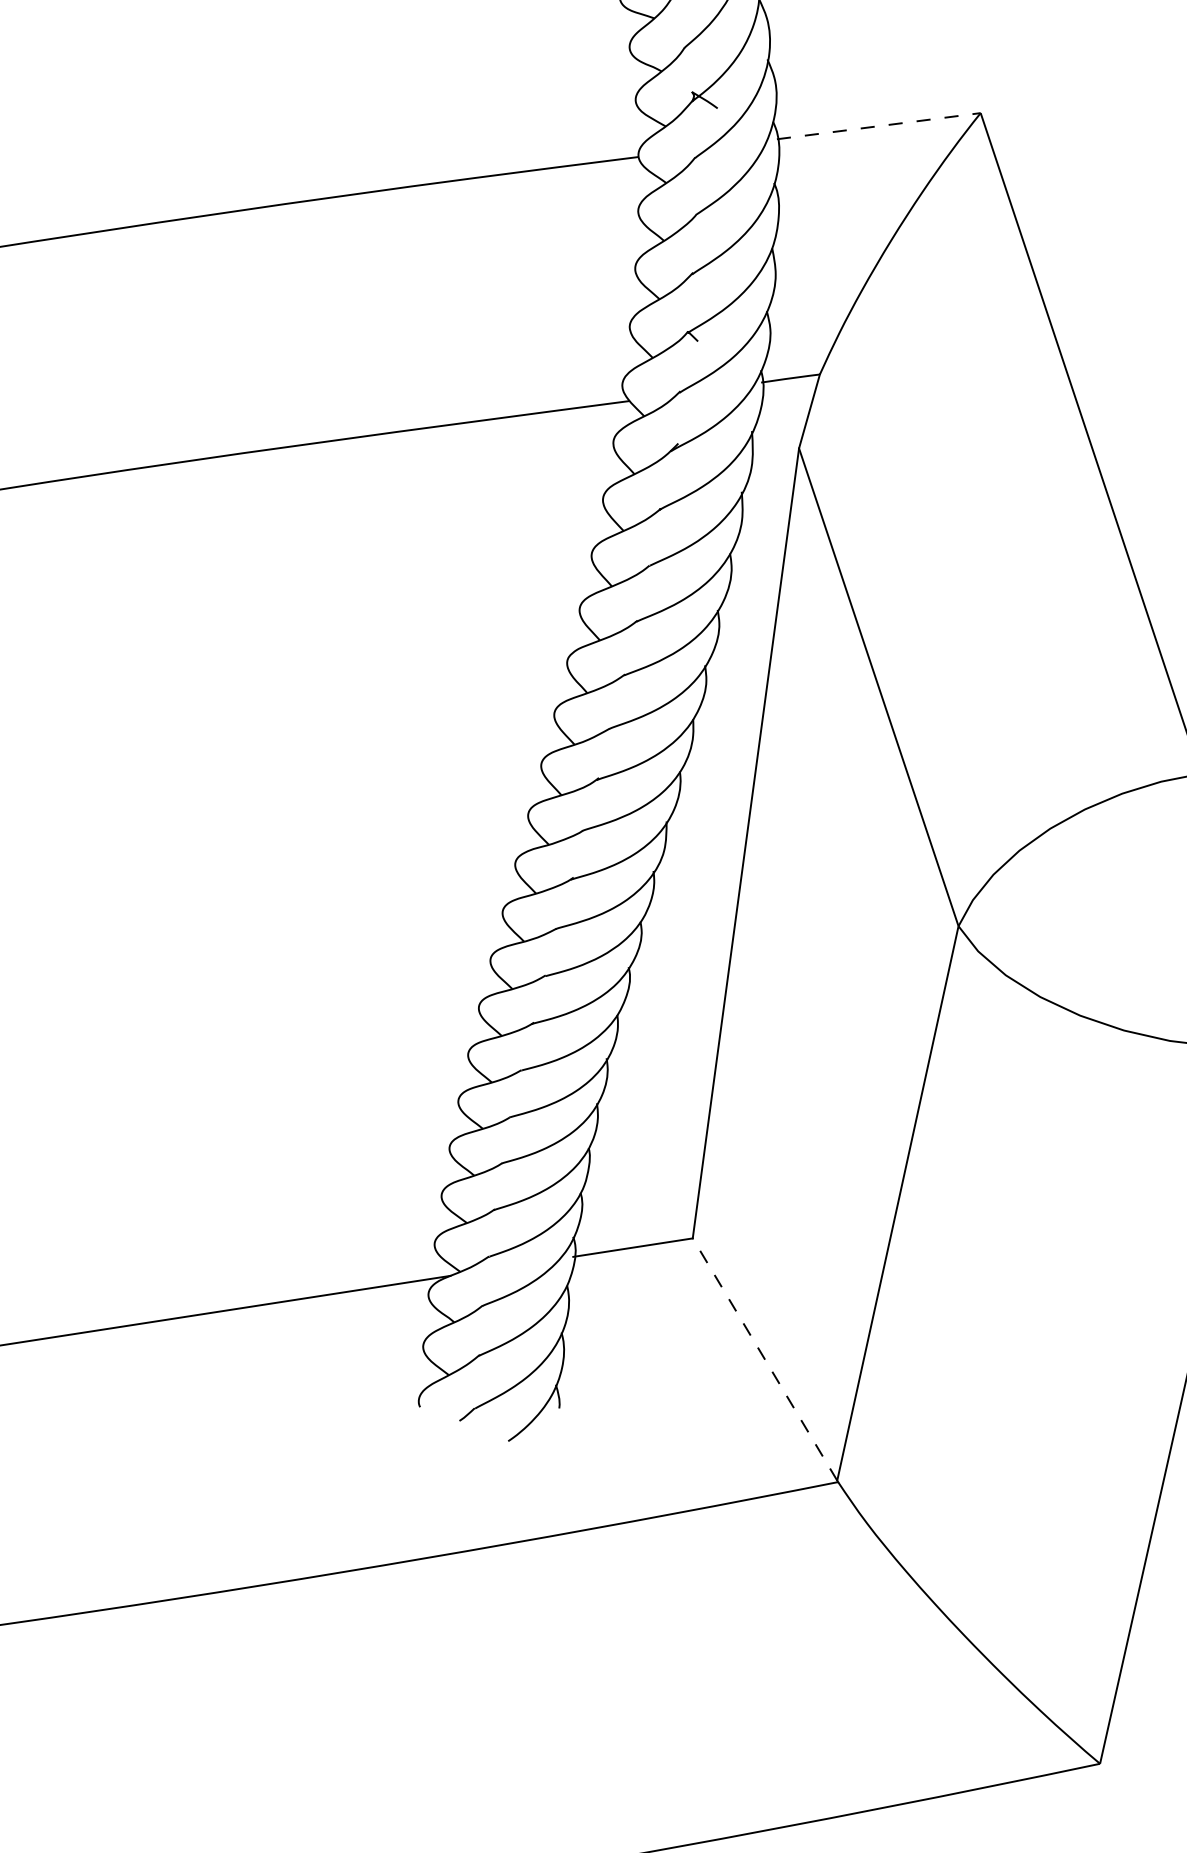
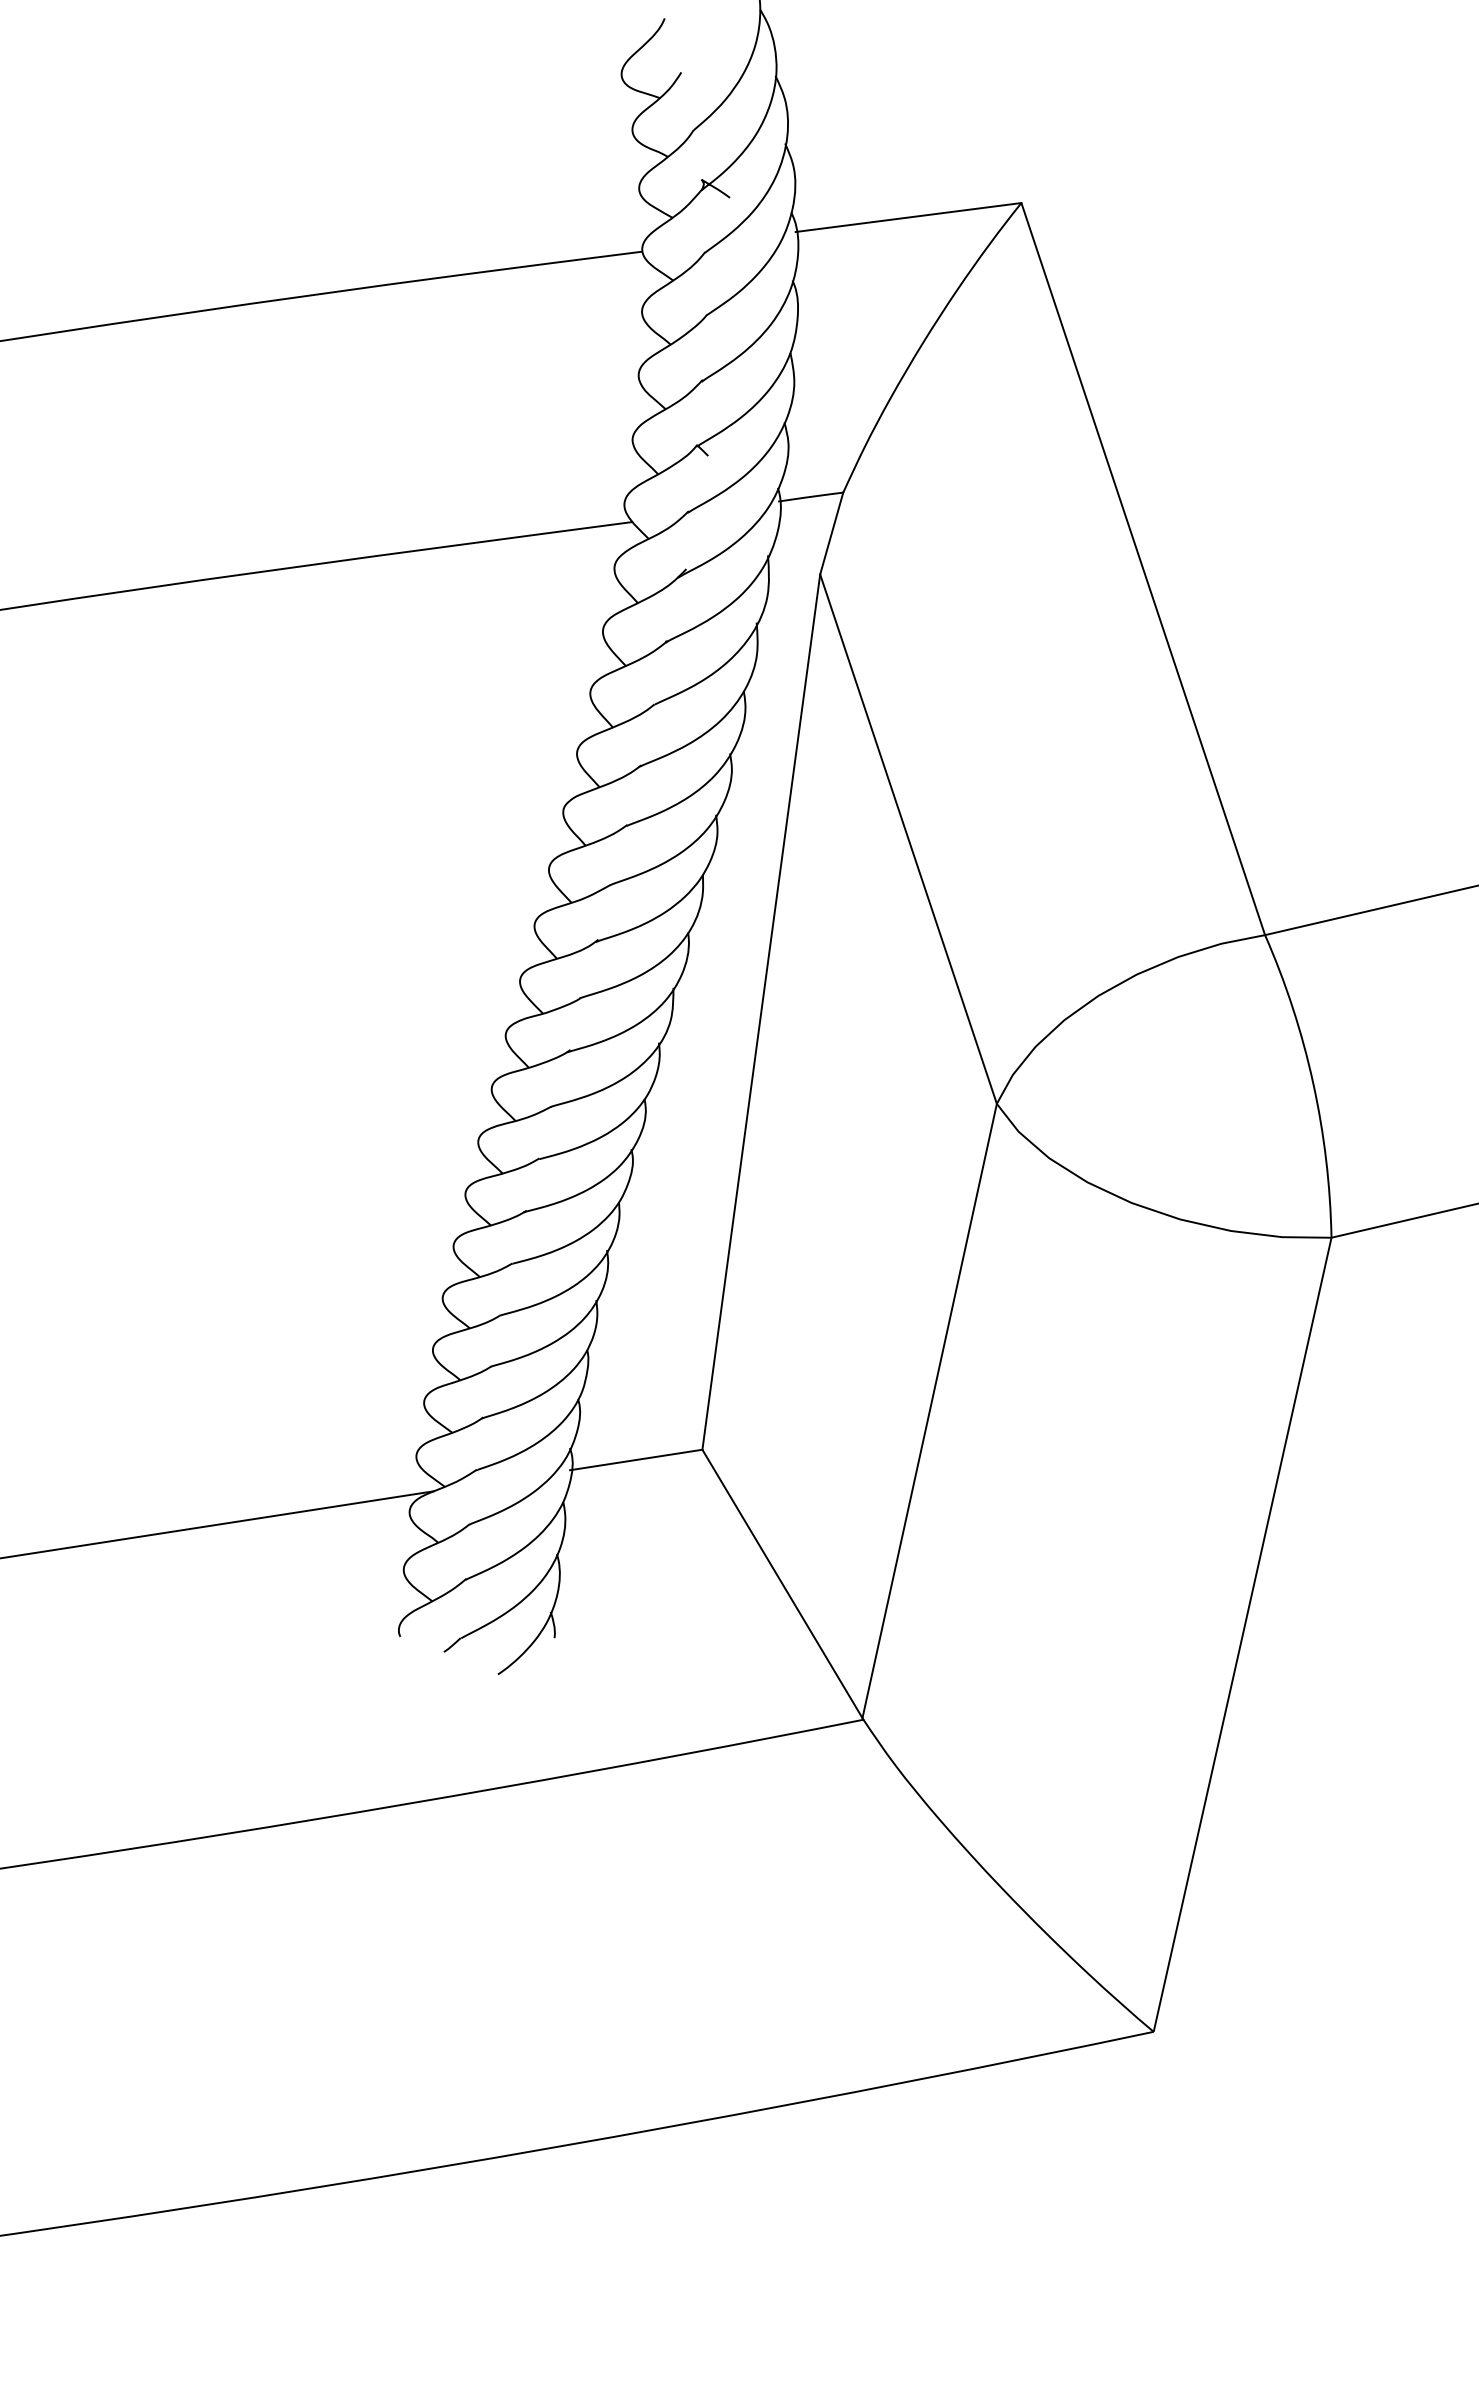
line: (878, 126) -> (908, 217), dashed -> solid
line: (765, 1359) -> (782, 1583), dashed -> solid

